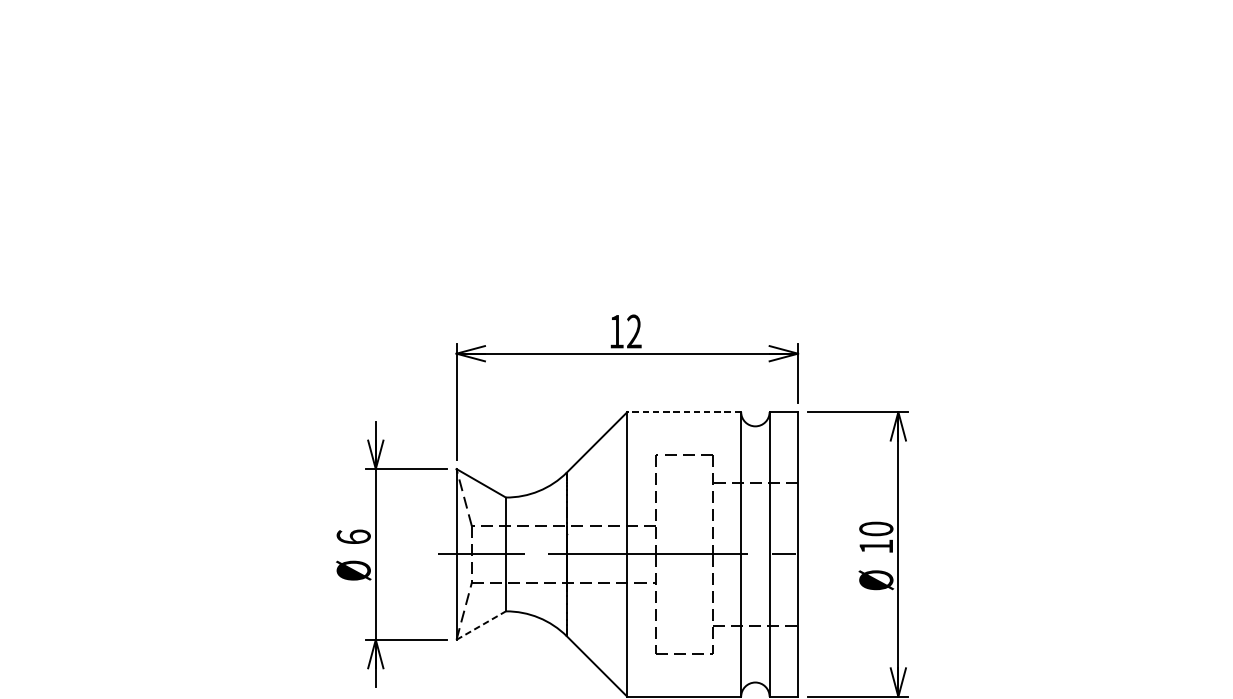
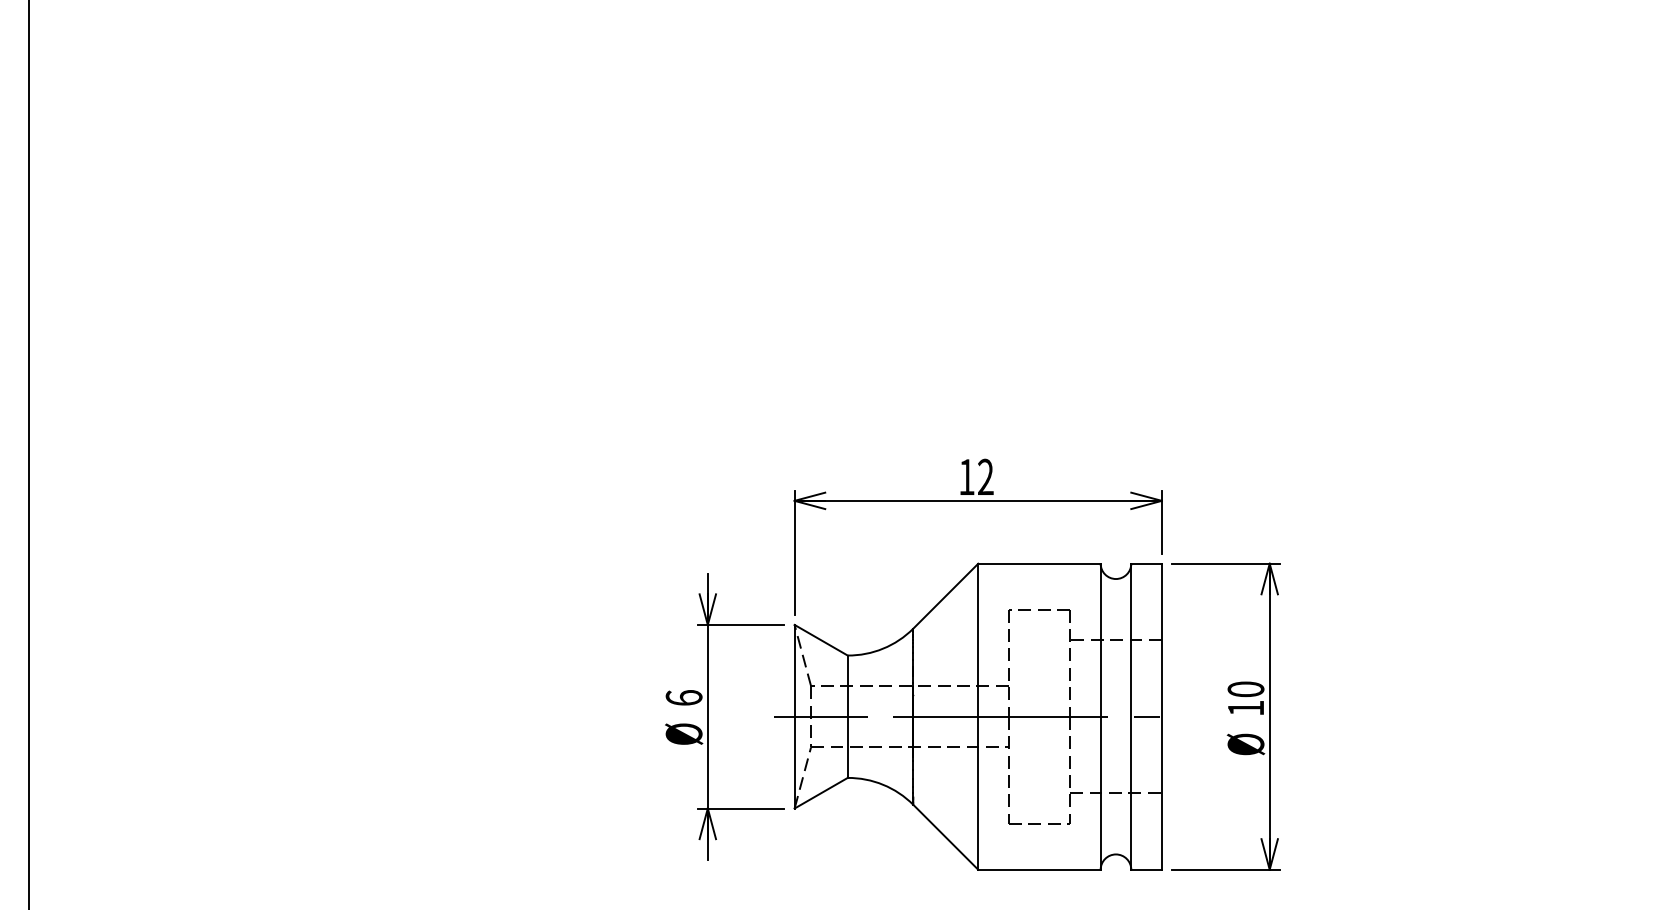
line: (683, 411) -> (1038, 563), dashed -> solid
line: (481, 625) -> (821, 793), dashed -> solid

